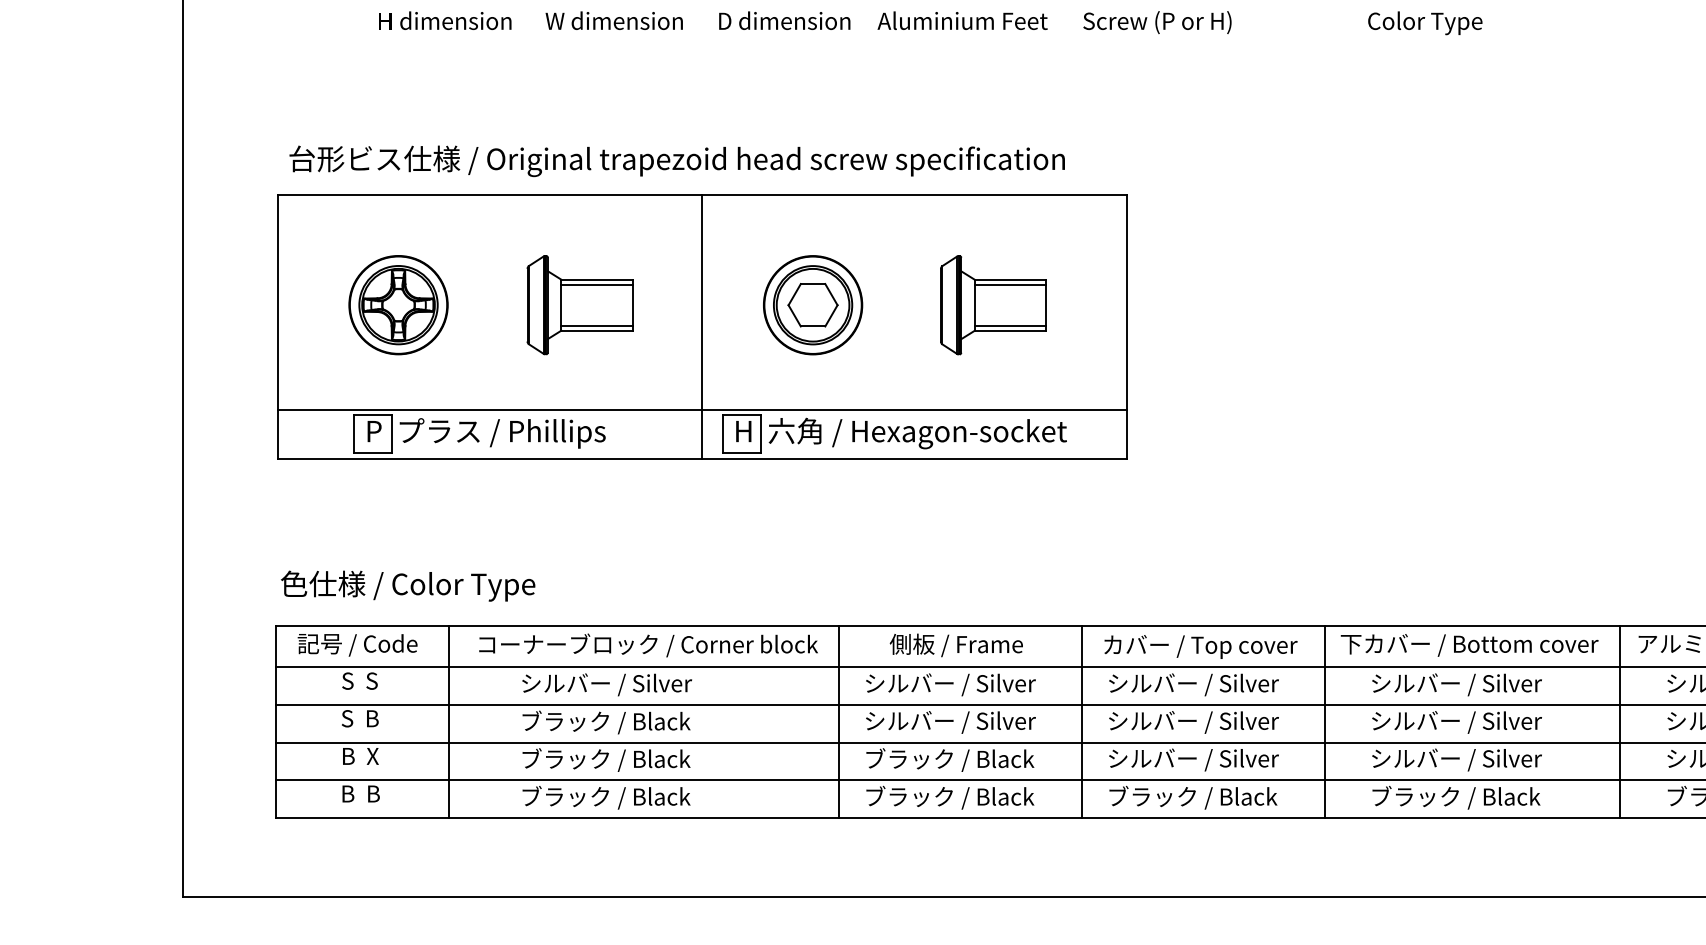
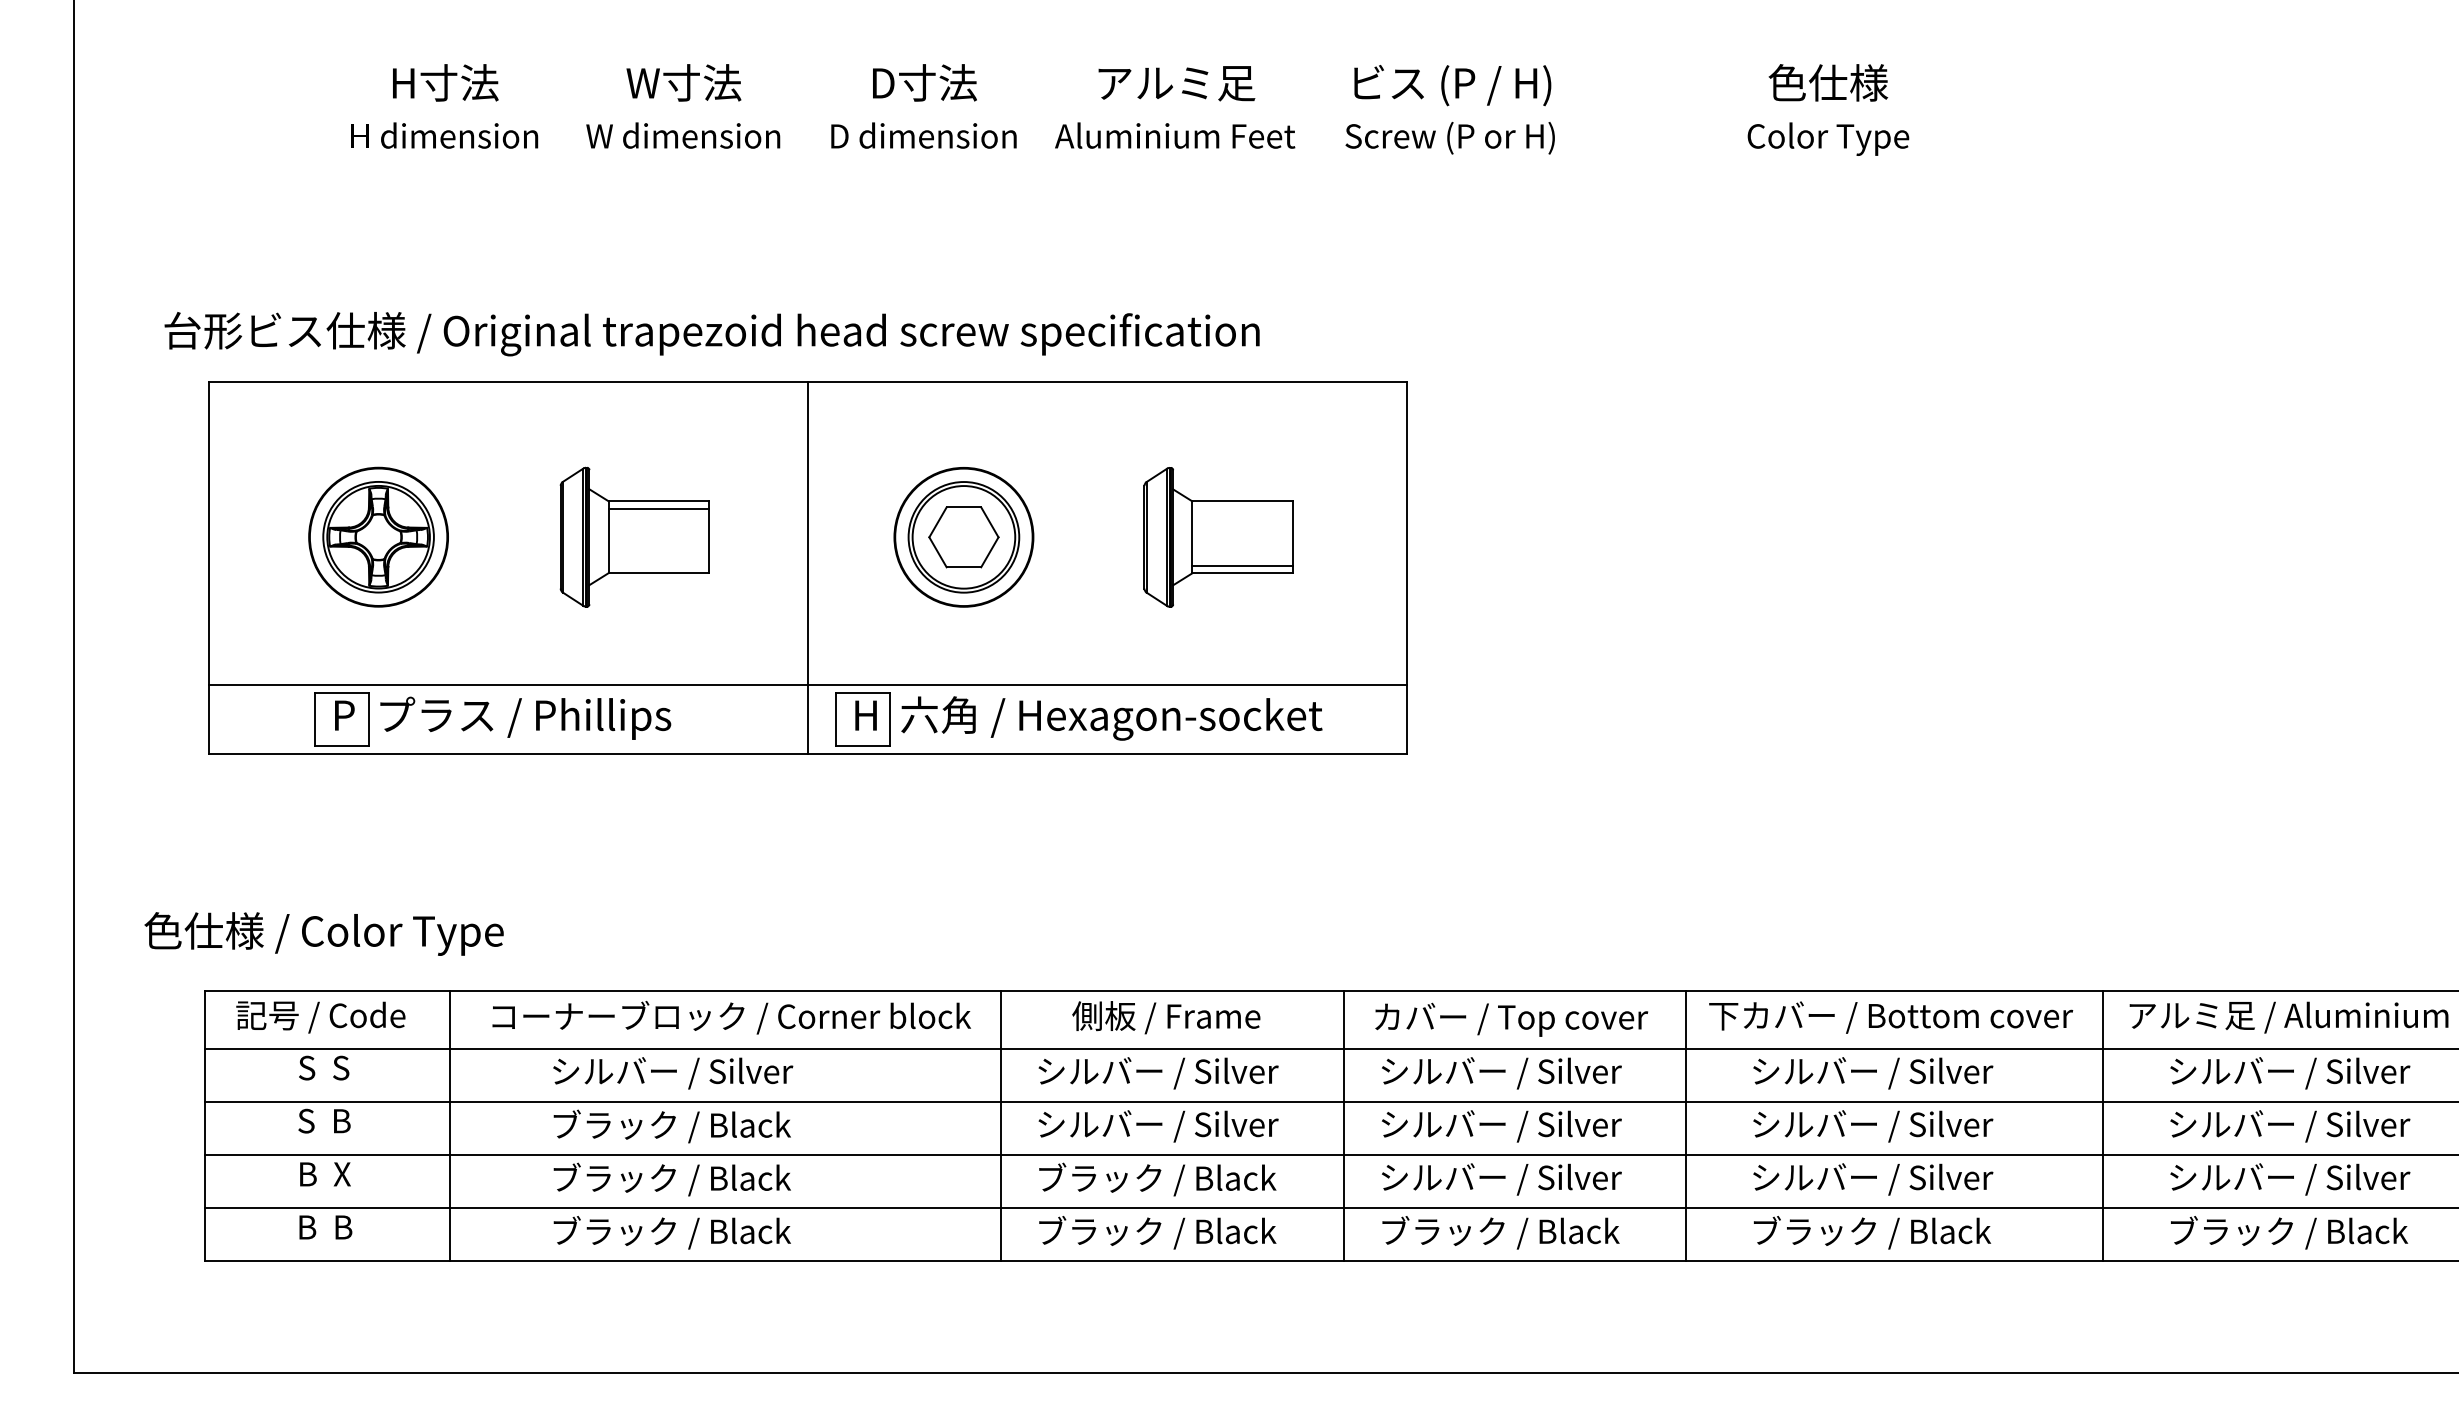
text: (676, 161) -> (711, 334), moved
line: (1010, 284) -> (1242, 508), removed
line: (596, 325) -> (658, 565), removed
text: (407, 585) -> (323, 933), moved

